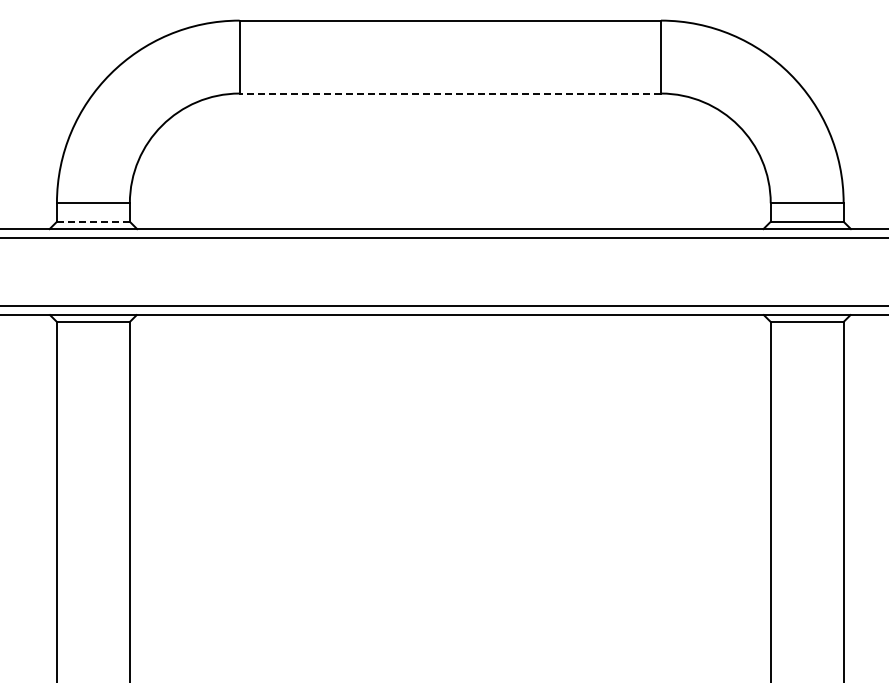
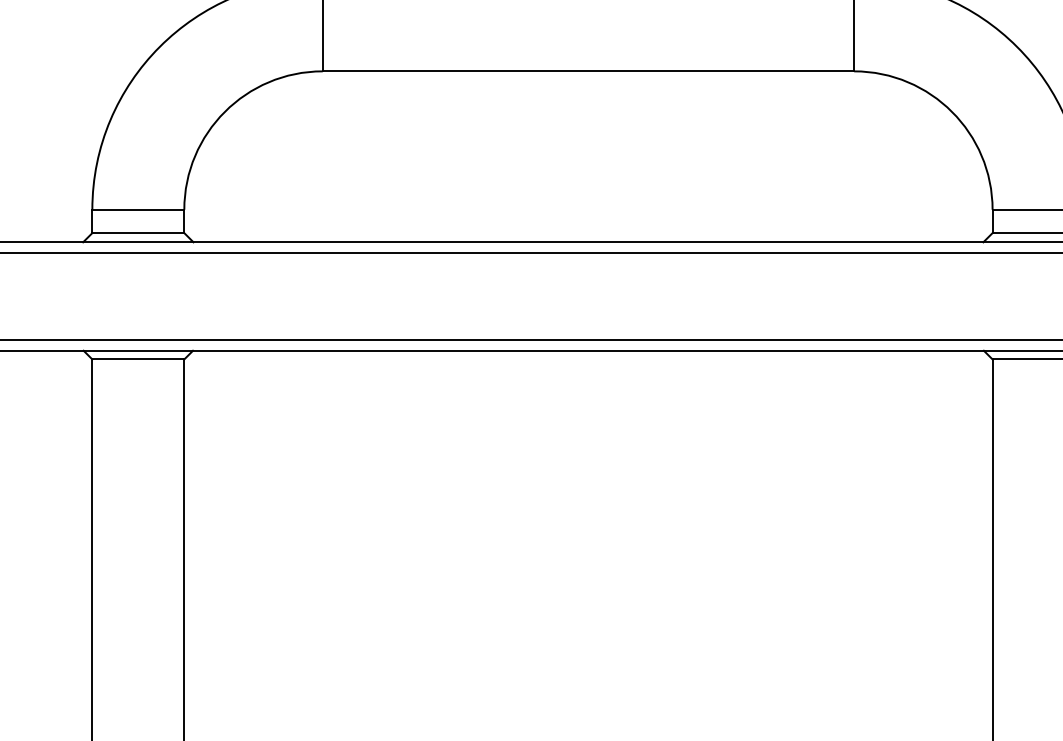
line: (450, 93) -> (588, 71), dashed -> solid
line: (93, 221) -> (138, 232), dashed -> solid

